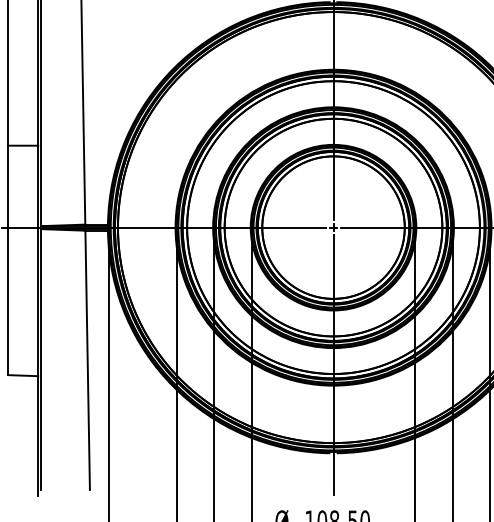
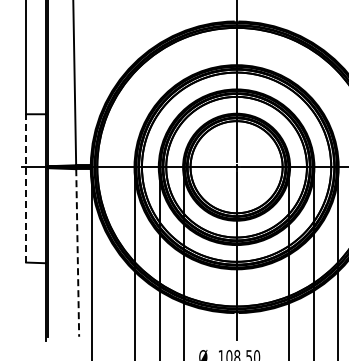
line: (8, 259) -> (26, 187), solid -> dashed
line: (87, 359) -> (77, 252), solid -> dashed

